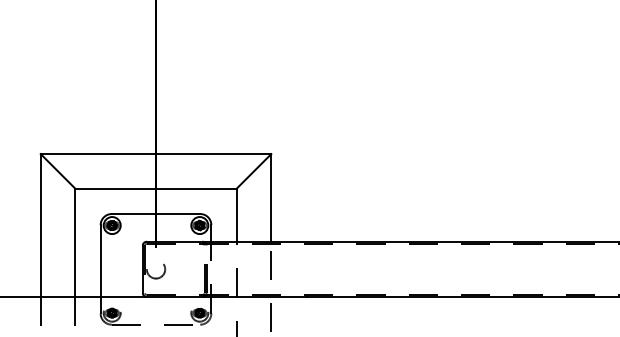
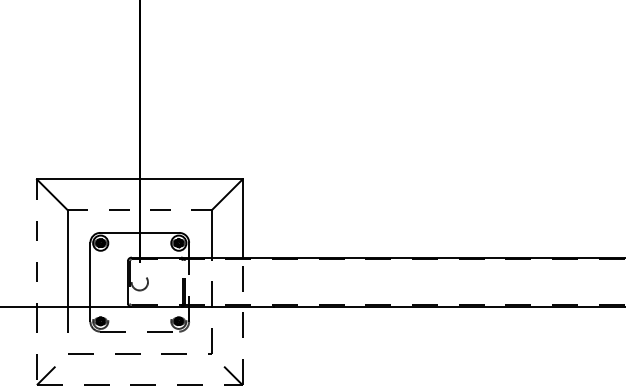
line: (155, 188) -> (139, 210), solid -> dashed
line: (40, 225) -> (36, 243), solid -> dashed

